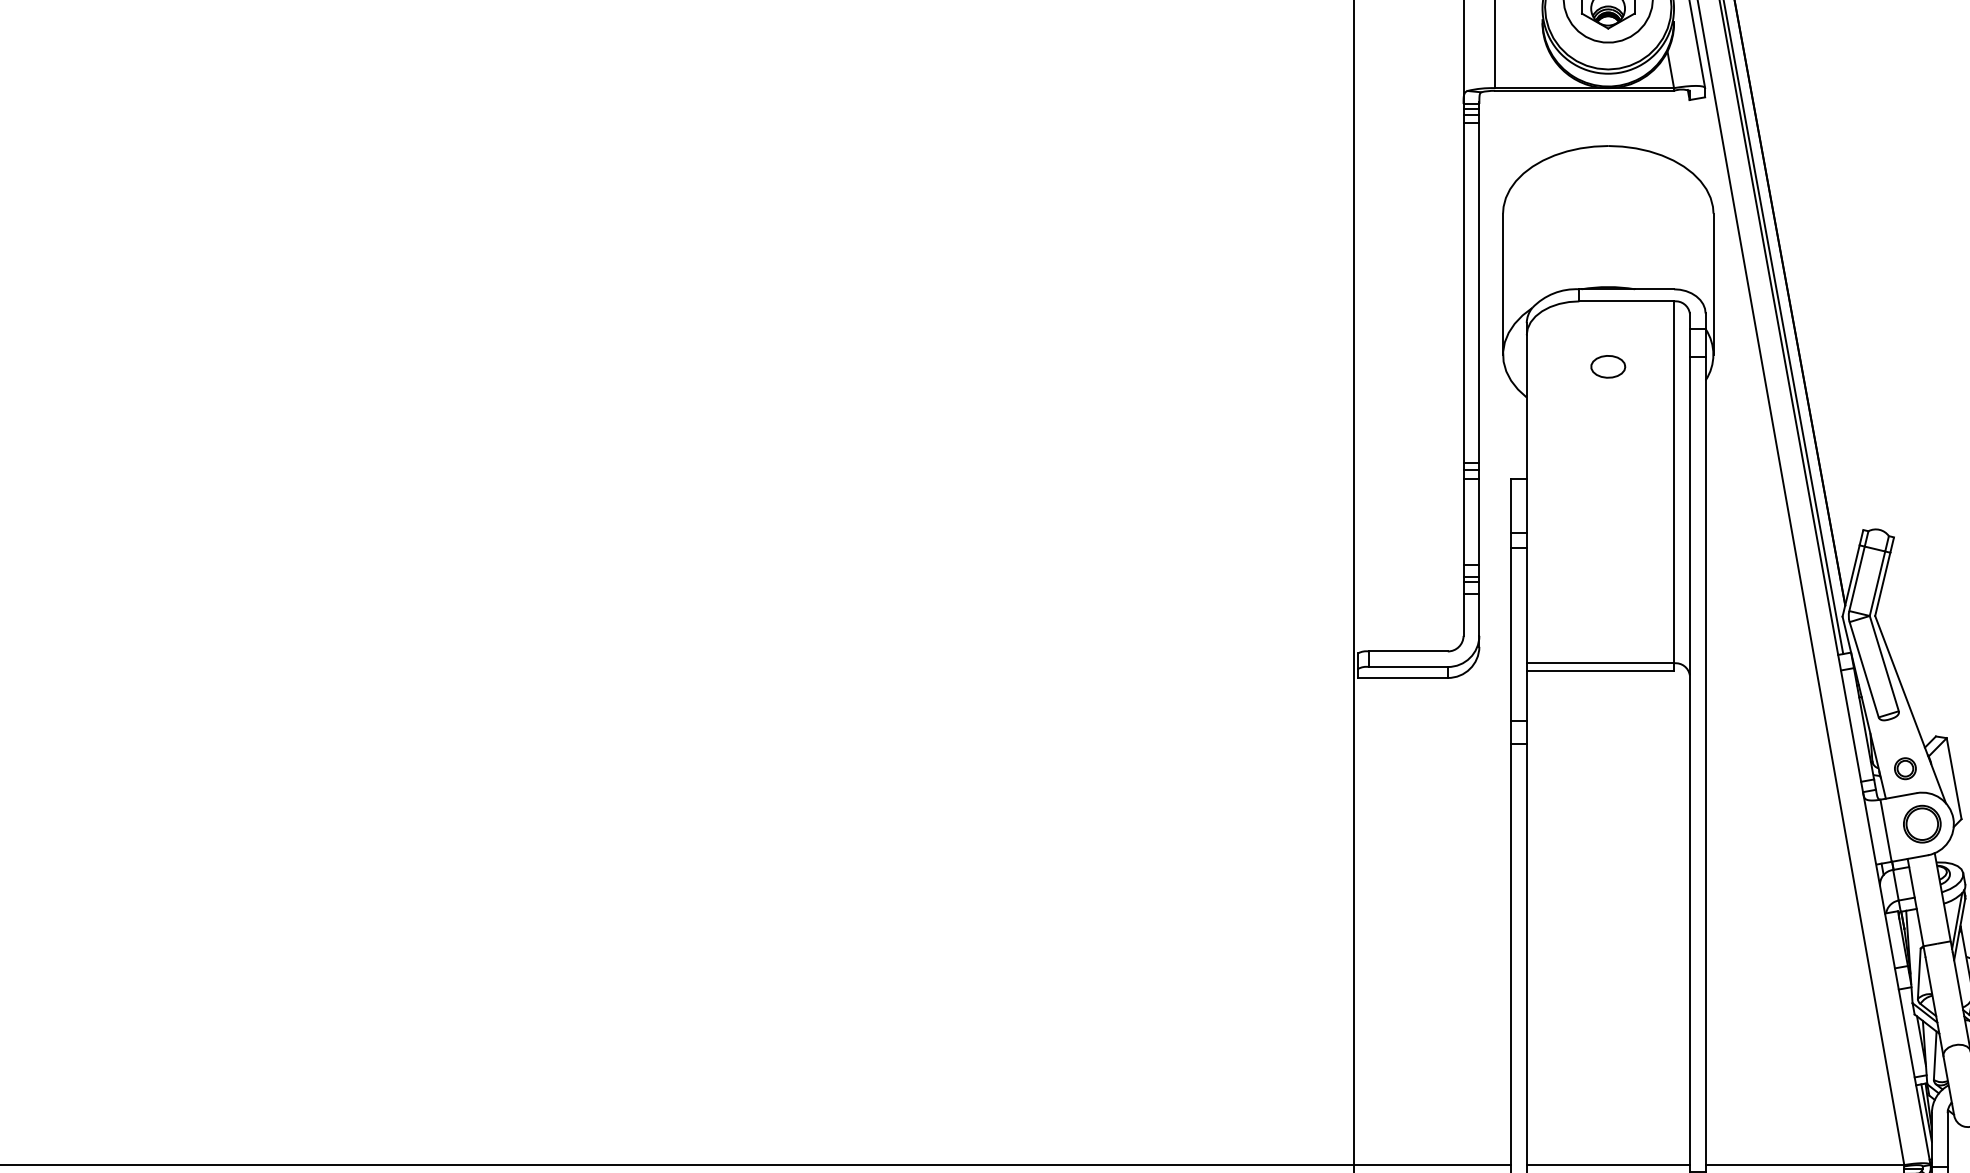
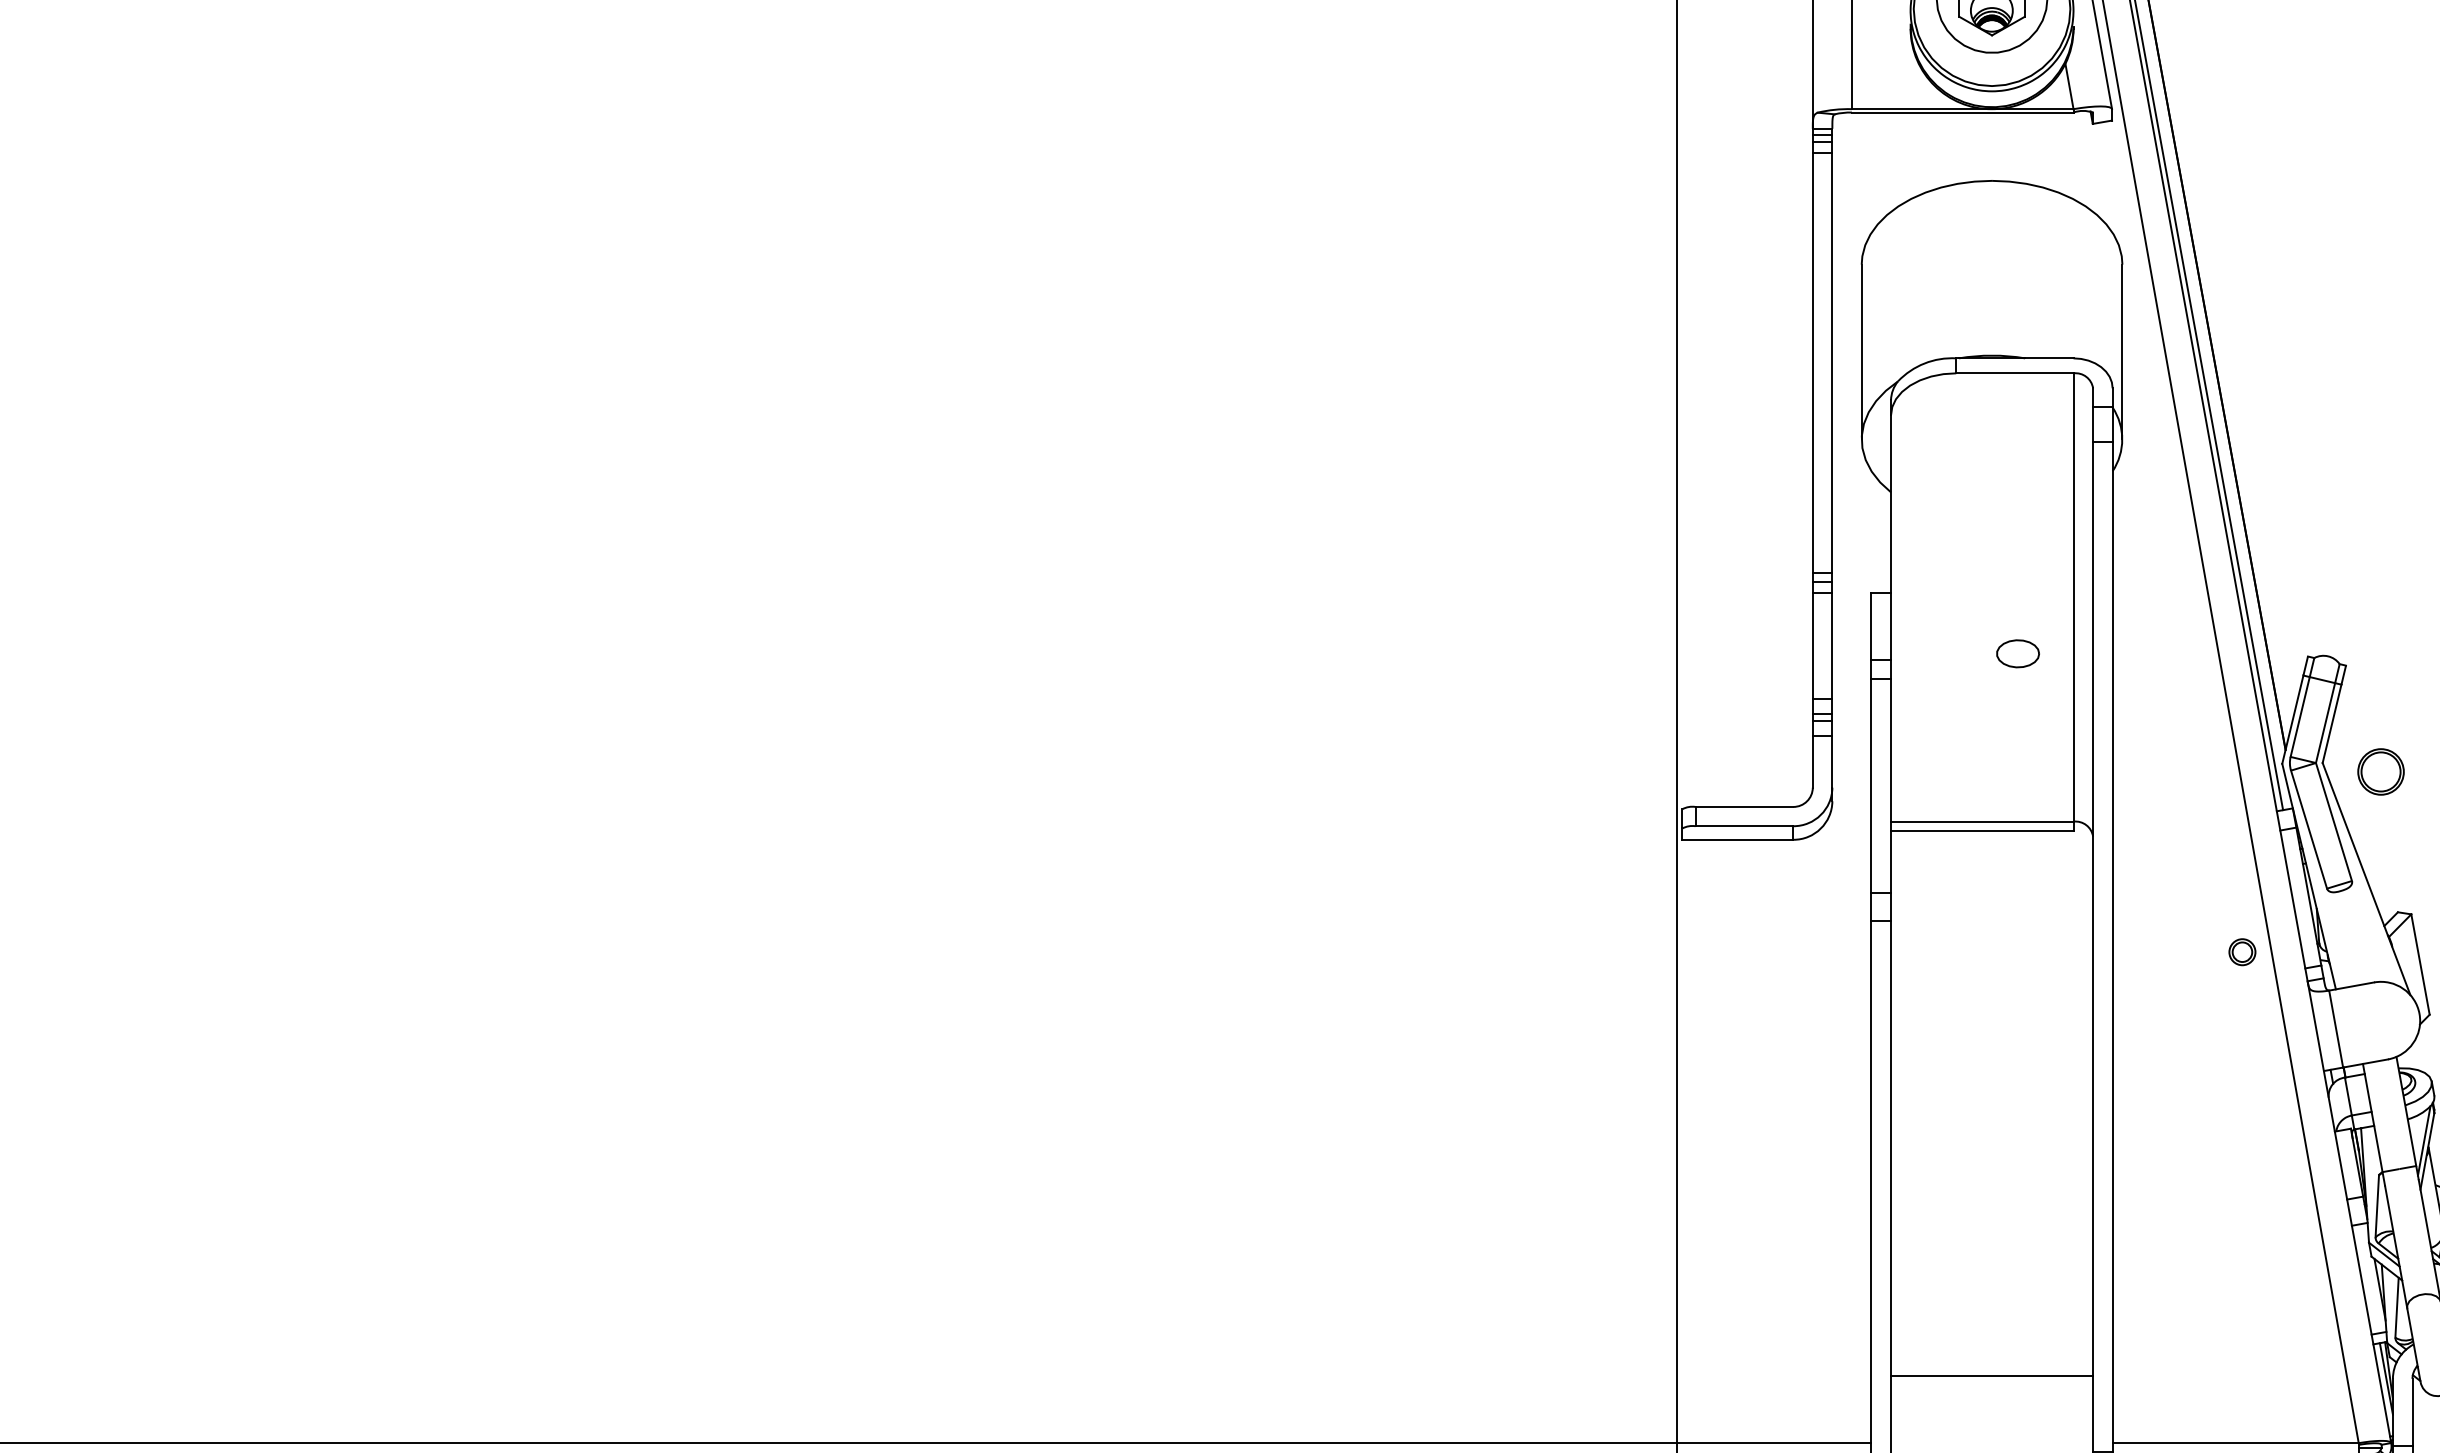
part: (1608, 366) -> (2018, 653), moved
part: (1905, 768) -> (2242, 951), moved
part: (1922, 823) -> (2381, 771), moved
line: (1607, 1165) -> (1991, 1376), moved

